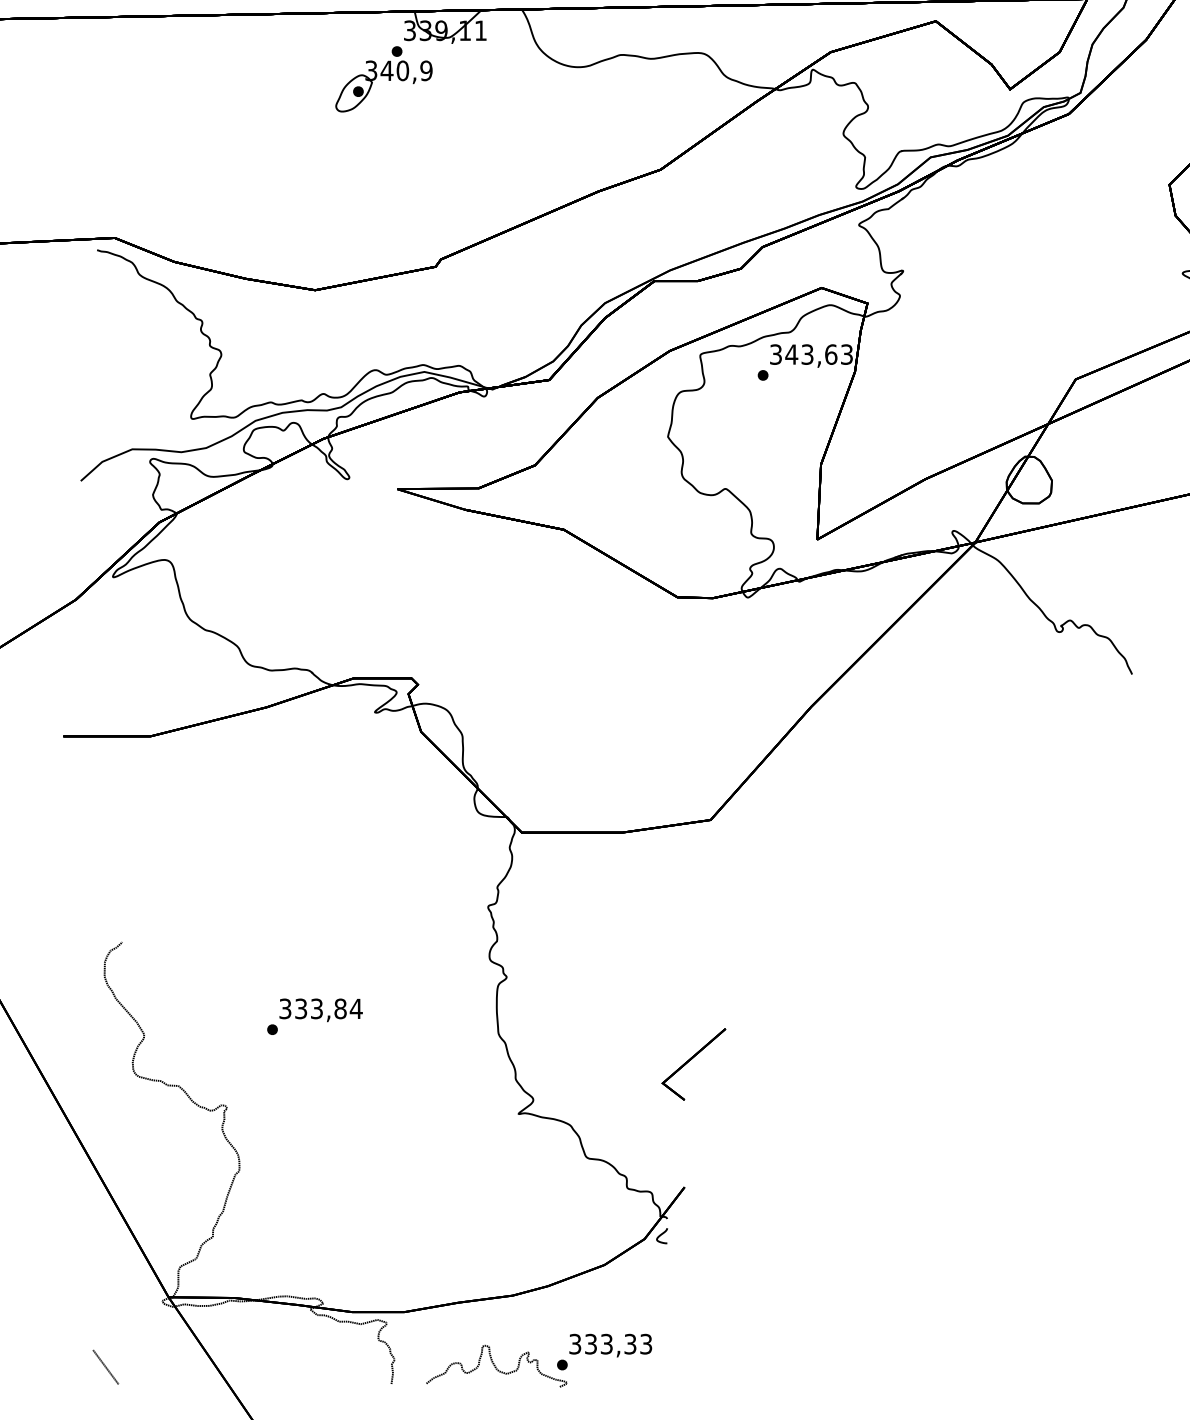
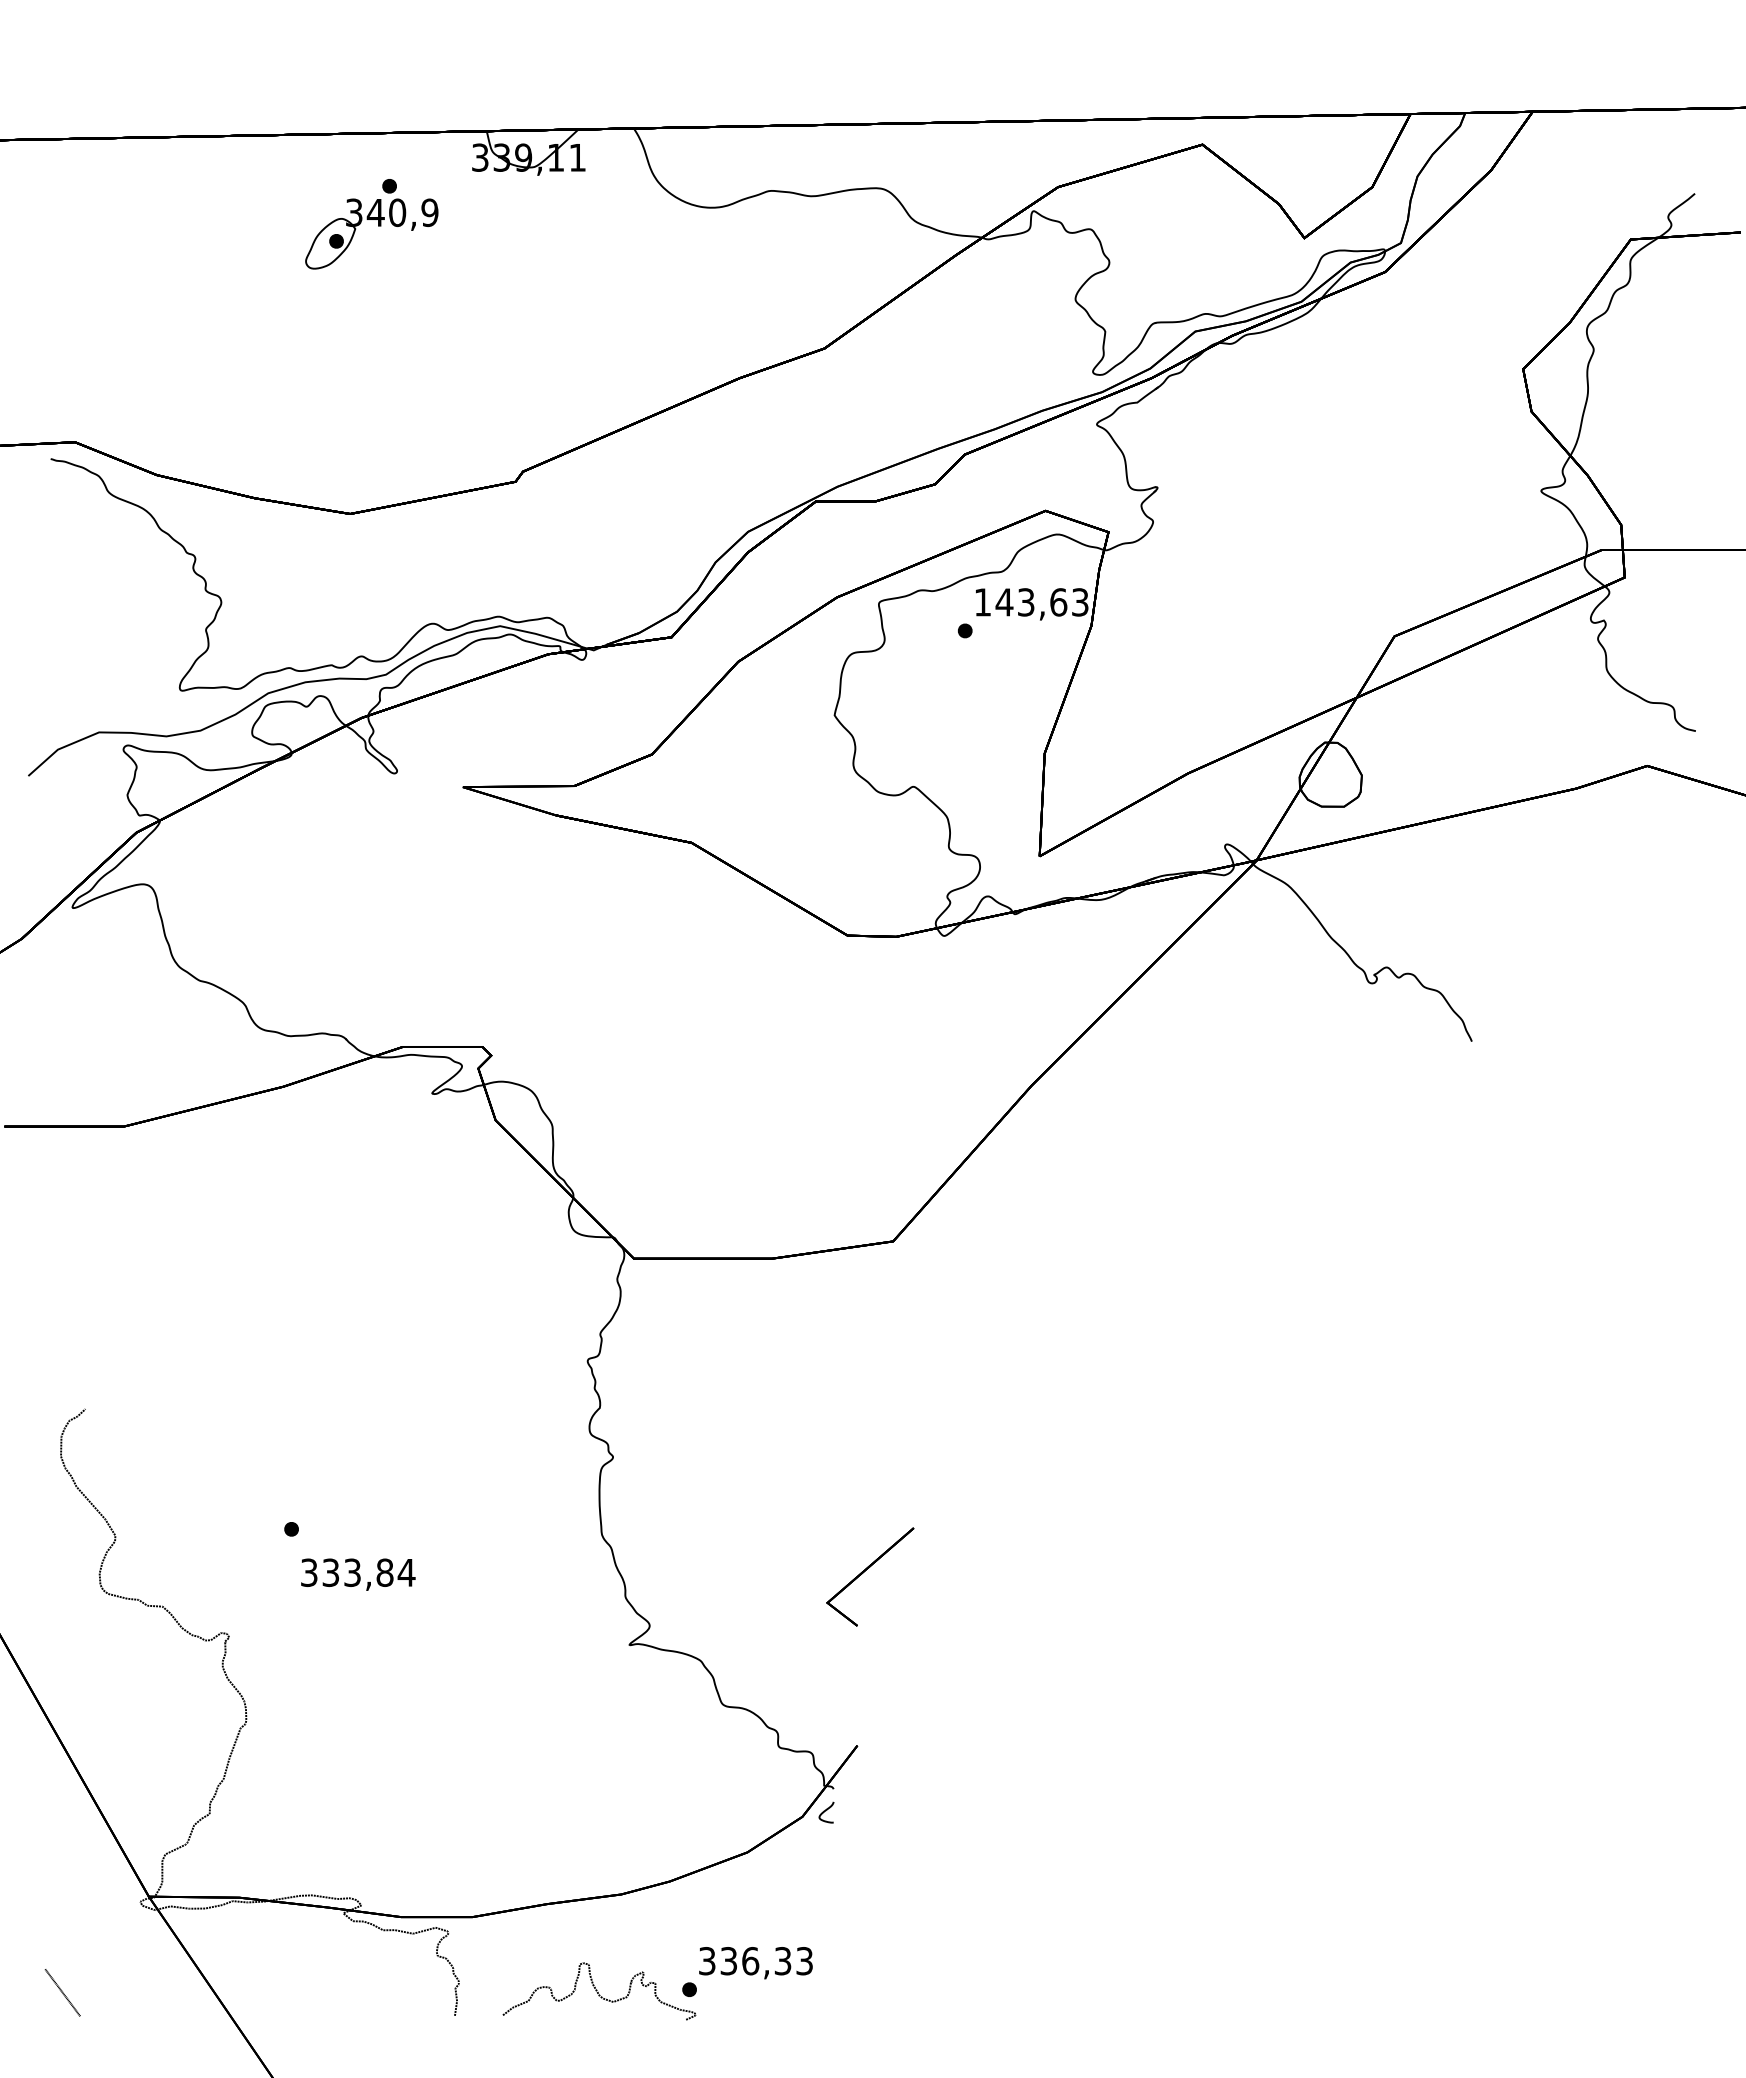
part: (383, 79) -> (371, 224), moved
text: (775, 354) -> (982, 602), 343,63 -> 143,63
text: (321, 1010) -> (358, 1574), moved
text: (606, 1344) -> (750, 1961), 333,33 -> 336,33

